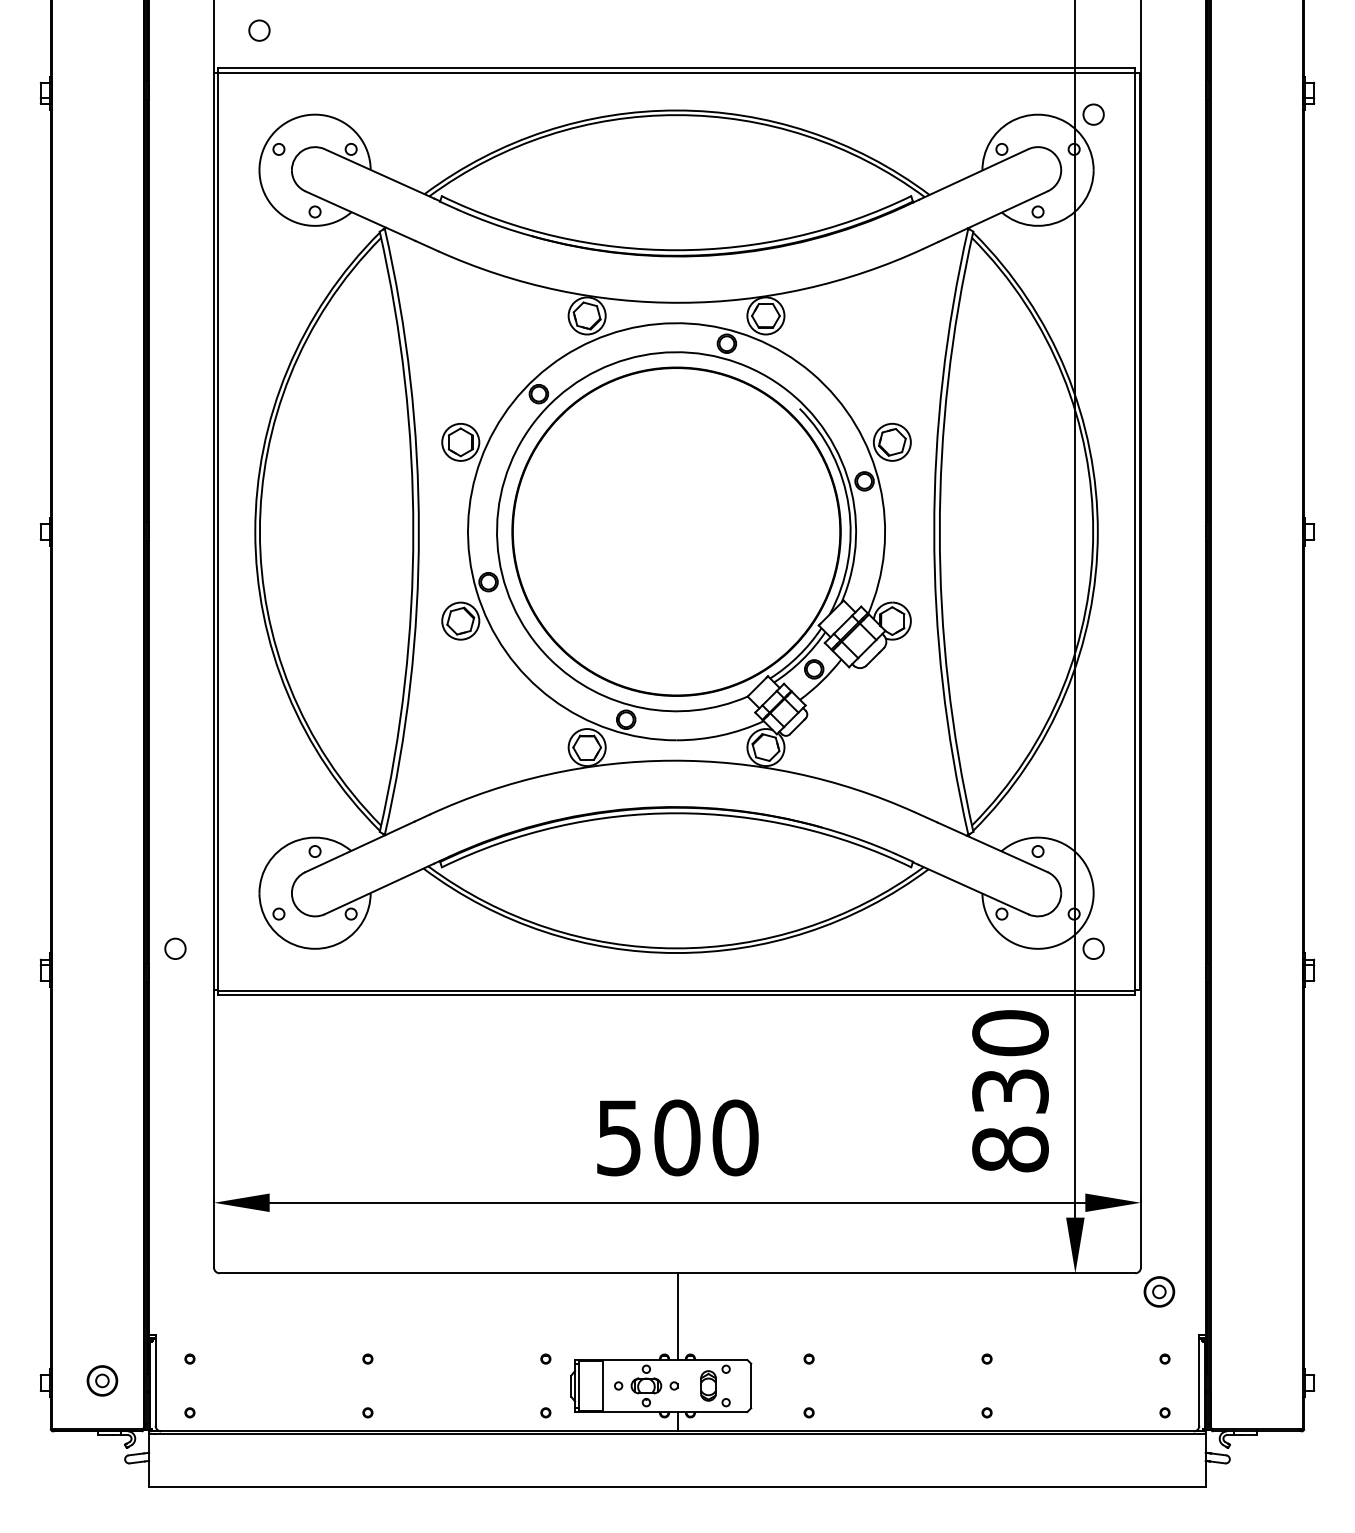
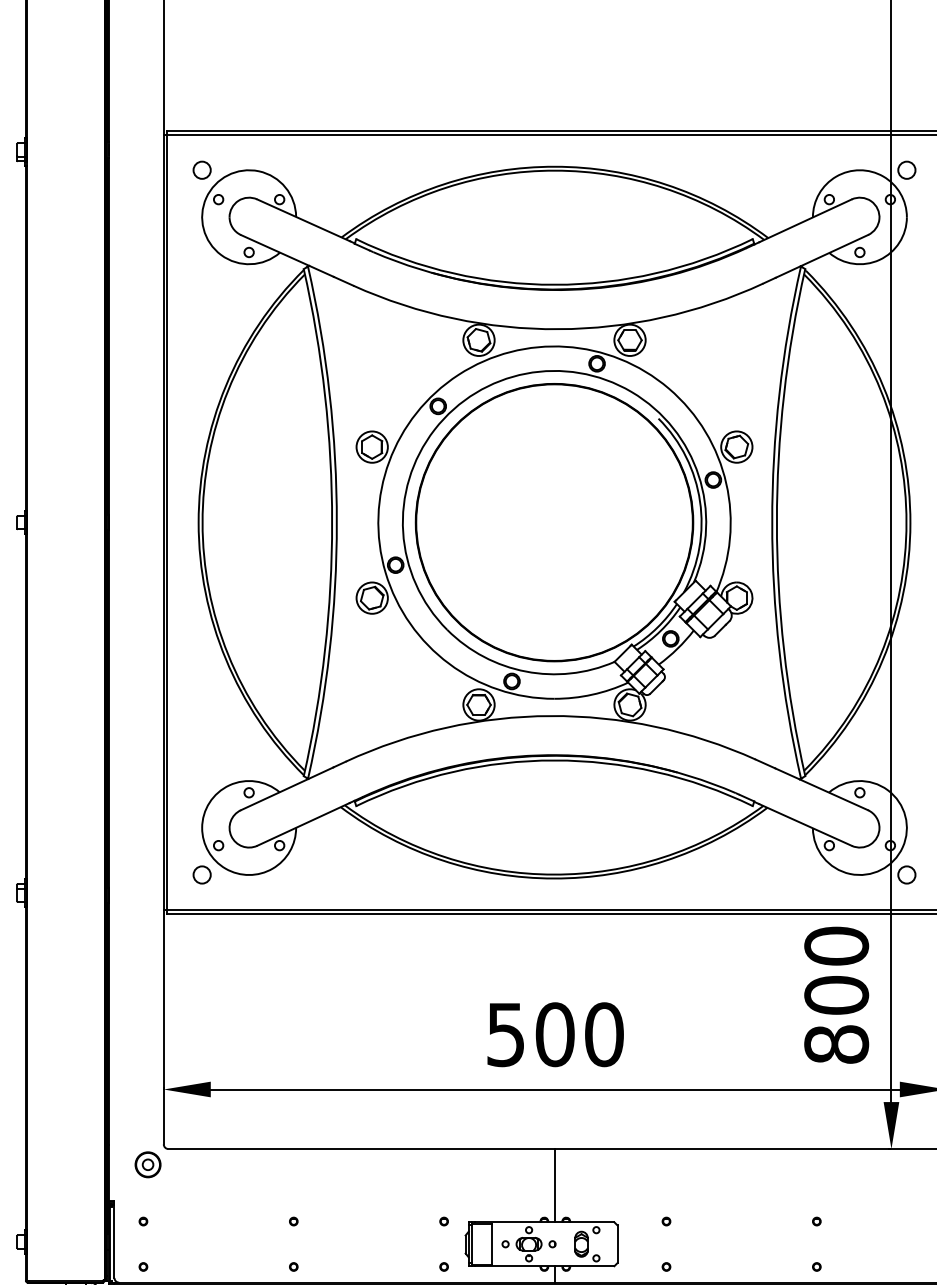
circle: (259, 30) -> (202, 170), moved
circle: (175, 948) -> (202, 874), moved
text: (1010, 1091) -> (836, 995), 830 -> 800
part: (102, 1380) -> (148, 1164), moved

